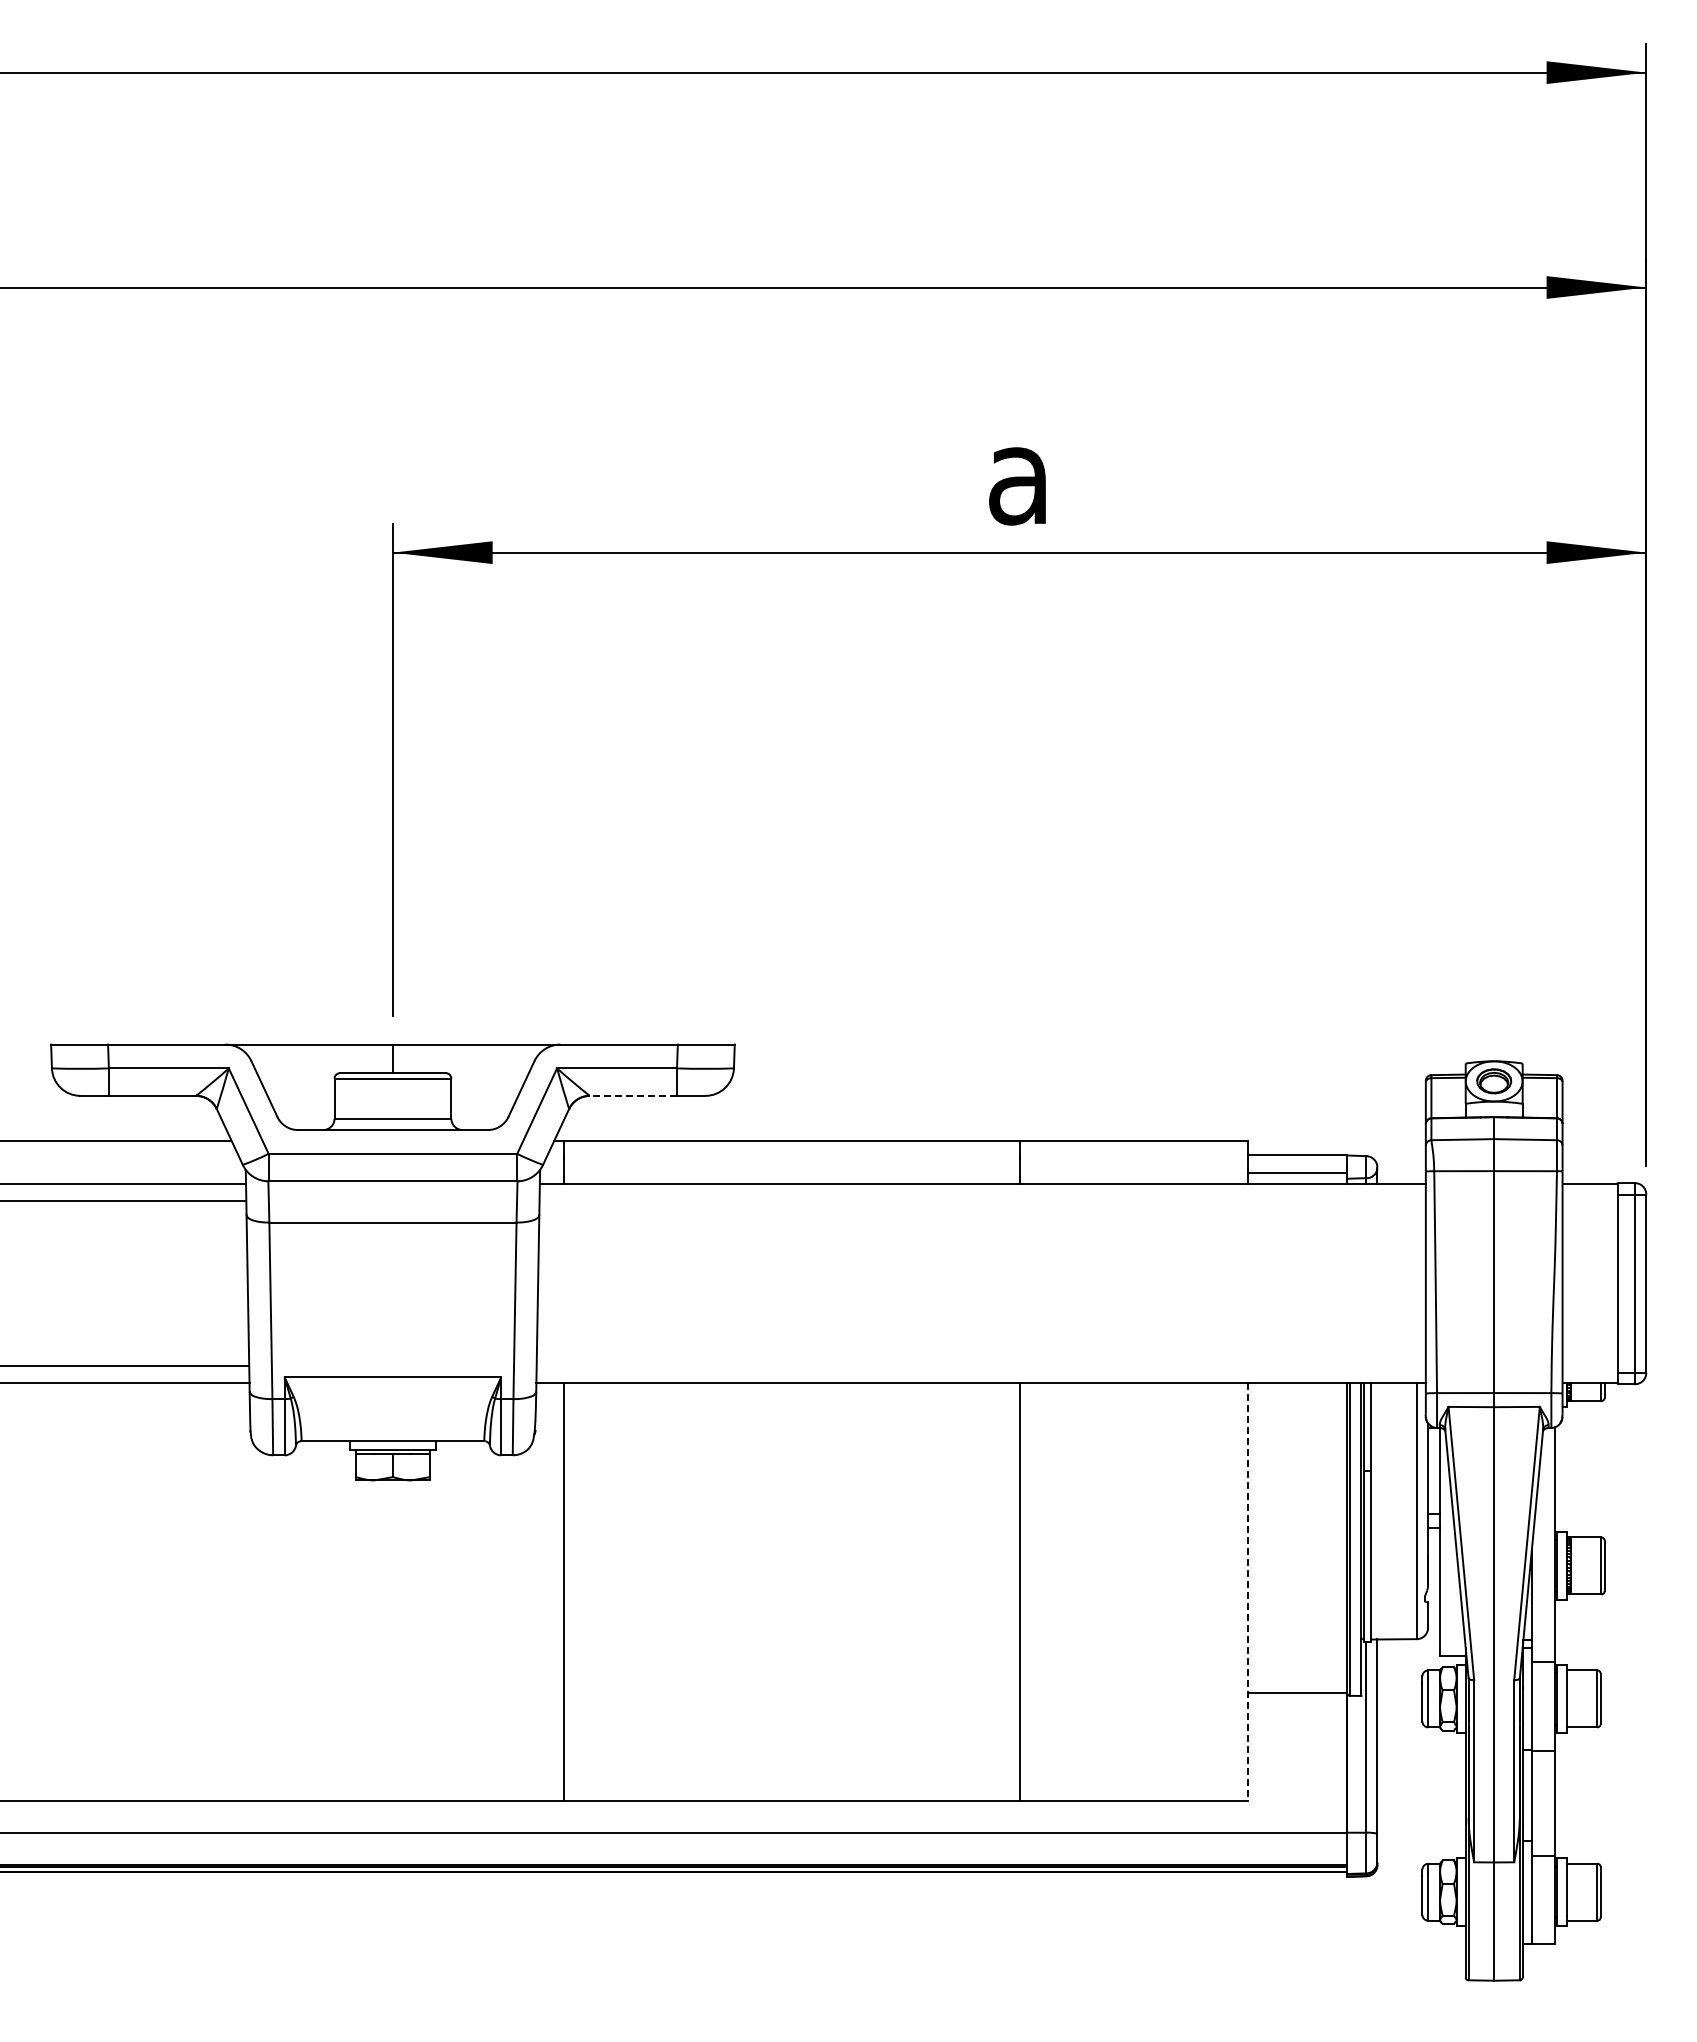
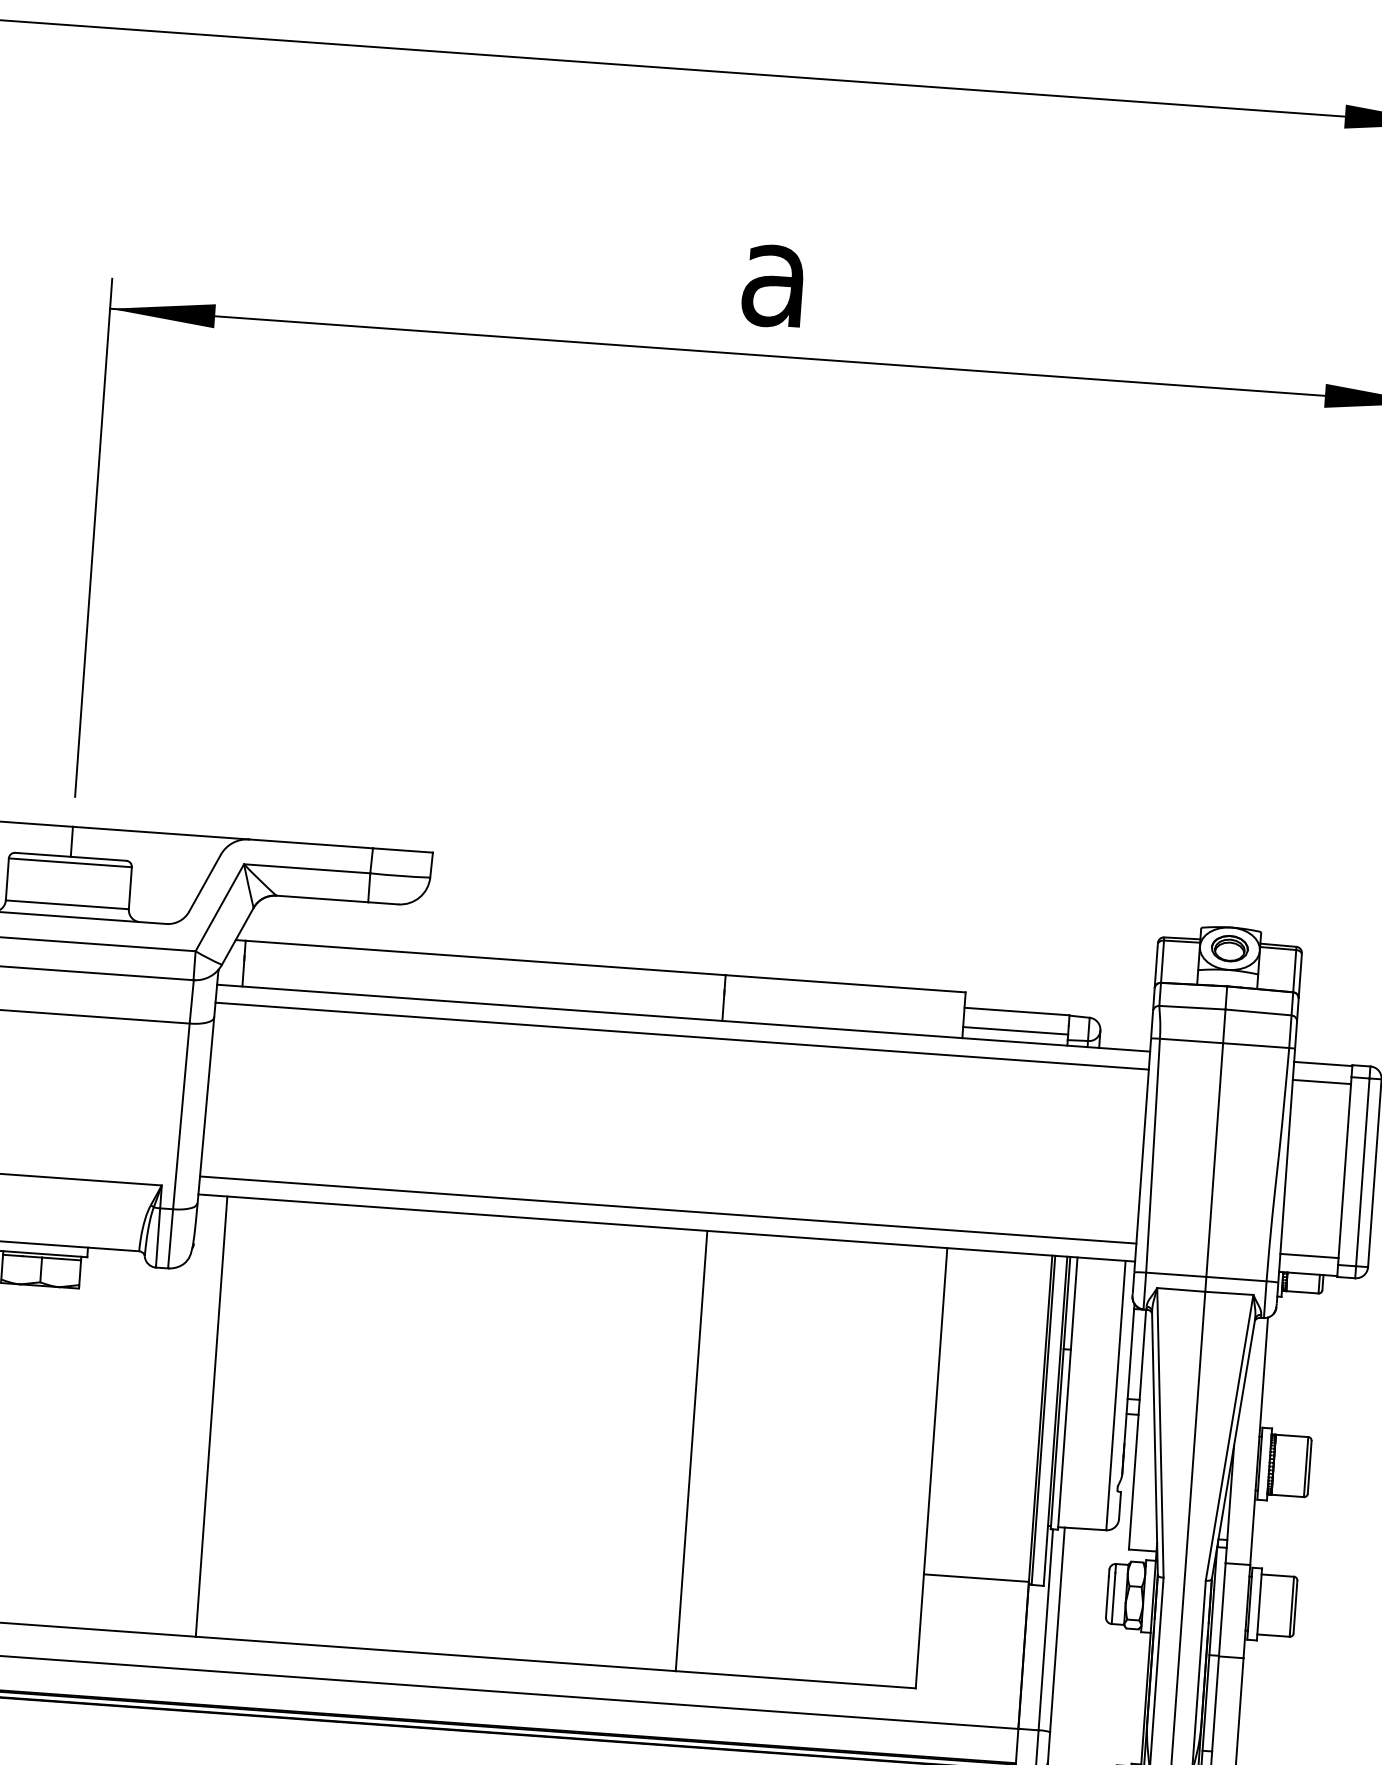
line: (633, 1095) -> (322, 898), dashed -> solid
line: (982, 1201) -> (681, 1036), added
line: (1589, 1201) -> (1321, 1082), added
line: (980, 1366) -> (667, 1210), added
line: (1589, 1366) -> (1308, 1256), added
line: (1247, 1592) -> (931, 1468), dashed -> solid

